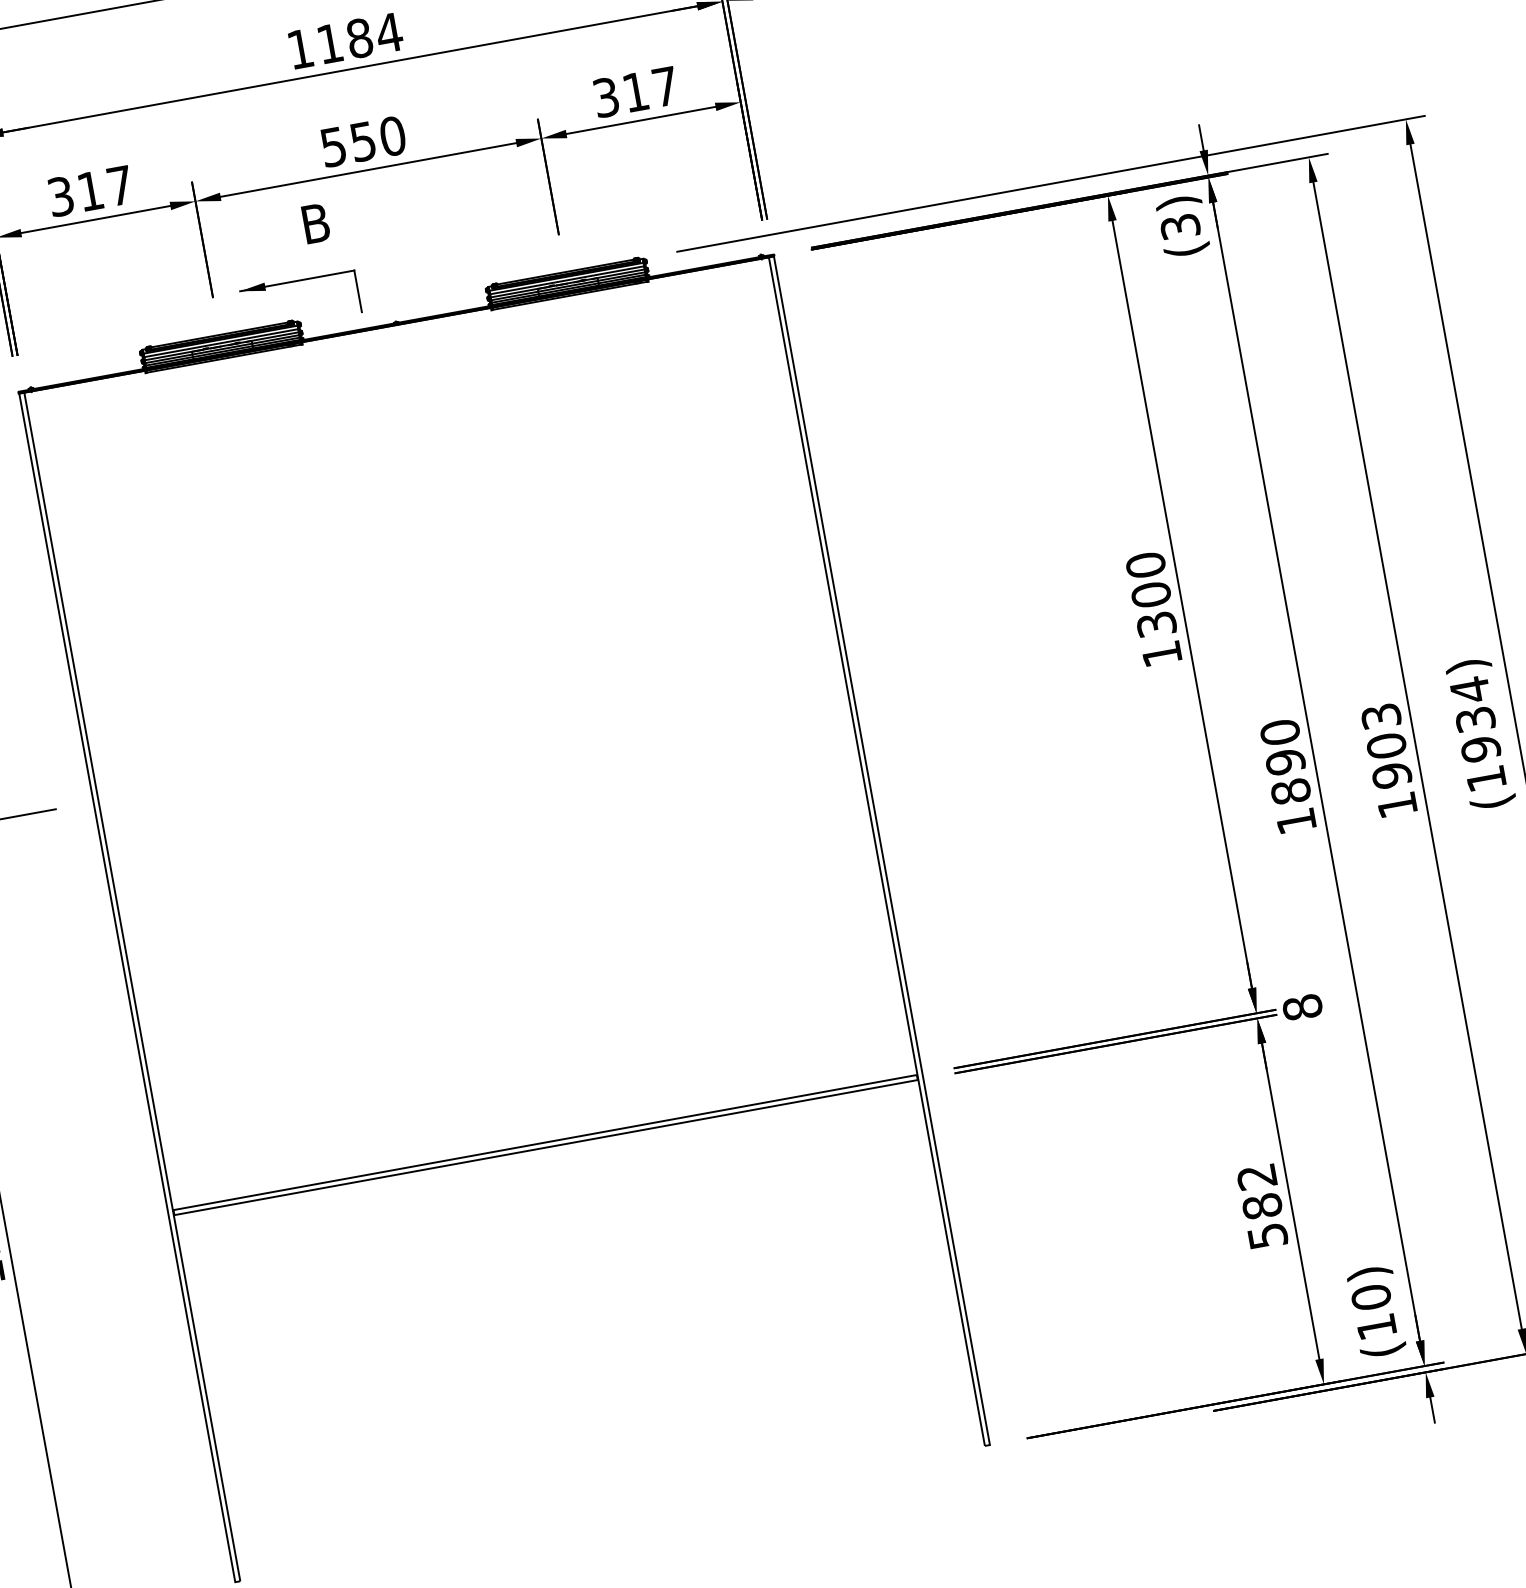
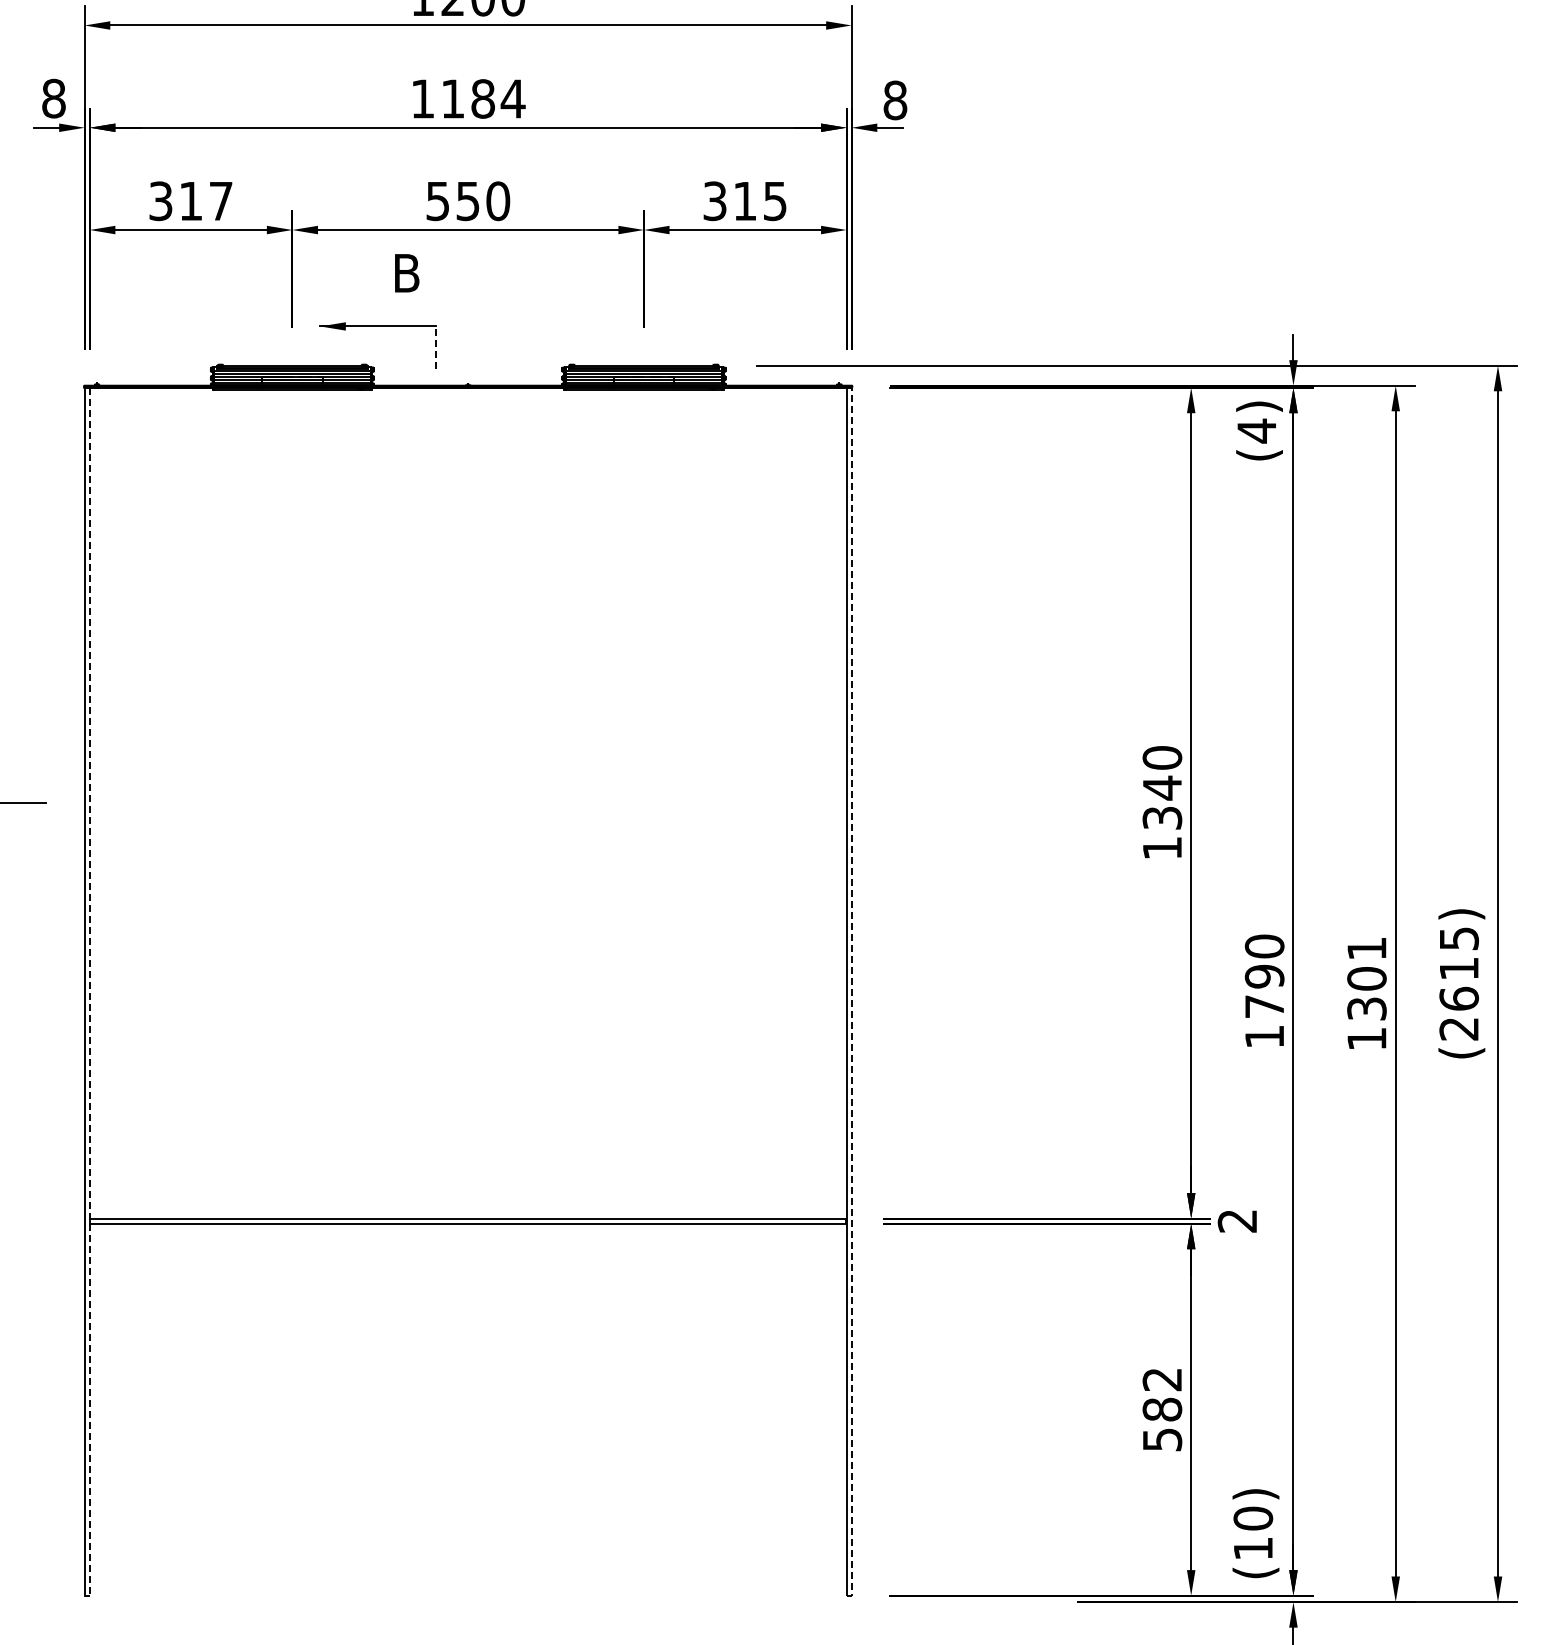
text: (665, 86) -> (775, 201), 317 -> 315
text: (1179, 226) -> (1256, 430), (3) -> (4)
line: (358, 291) -> (436, 347), solid -> dashed
text: (1151, 594) -> (1162, 787), 1300 -> 1340
text: (1478, 734) -> (1459, 983), (1934) -> (2615)
text: (1386, 745) -> (1366, 978), 1903 -> 1301
text: (1290, 791) -> (1264, 1006), 1890 -> 1790
line: (881, 850) -> (851, 991), solid -> dashed
line: (132, 987) -> (89, 992), solid -> dashed
text: (1302, 1006) -> (1237, 1220), 8 -> 2

